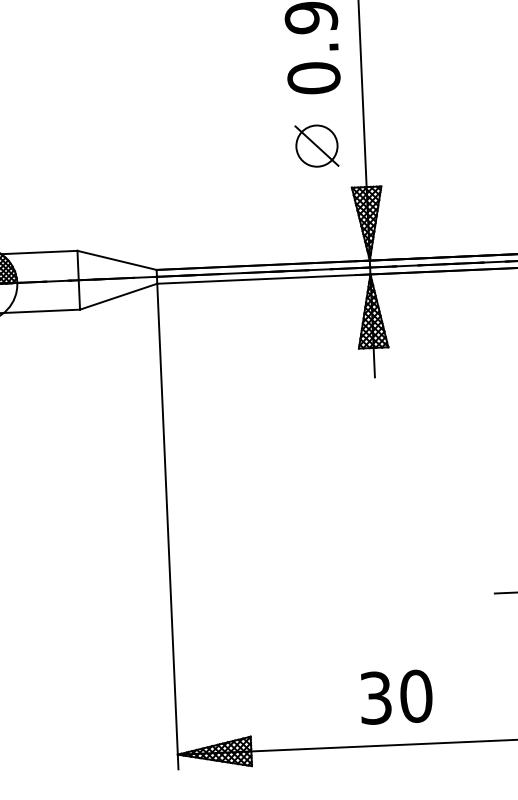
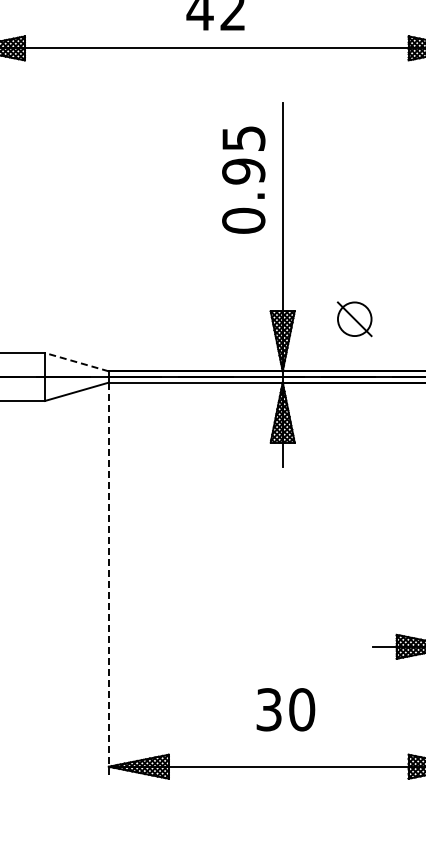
part: (316, 146) -> (354, 319), moved
line: (116, 260) -> (76, 362), solid -> dashed
line: (167, 527) -> (108, 581), solid -> dashed
text: (395, 696) -> (285, 709), moved

